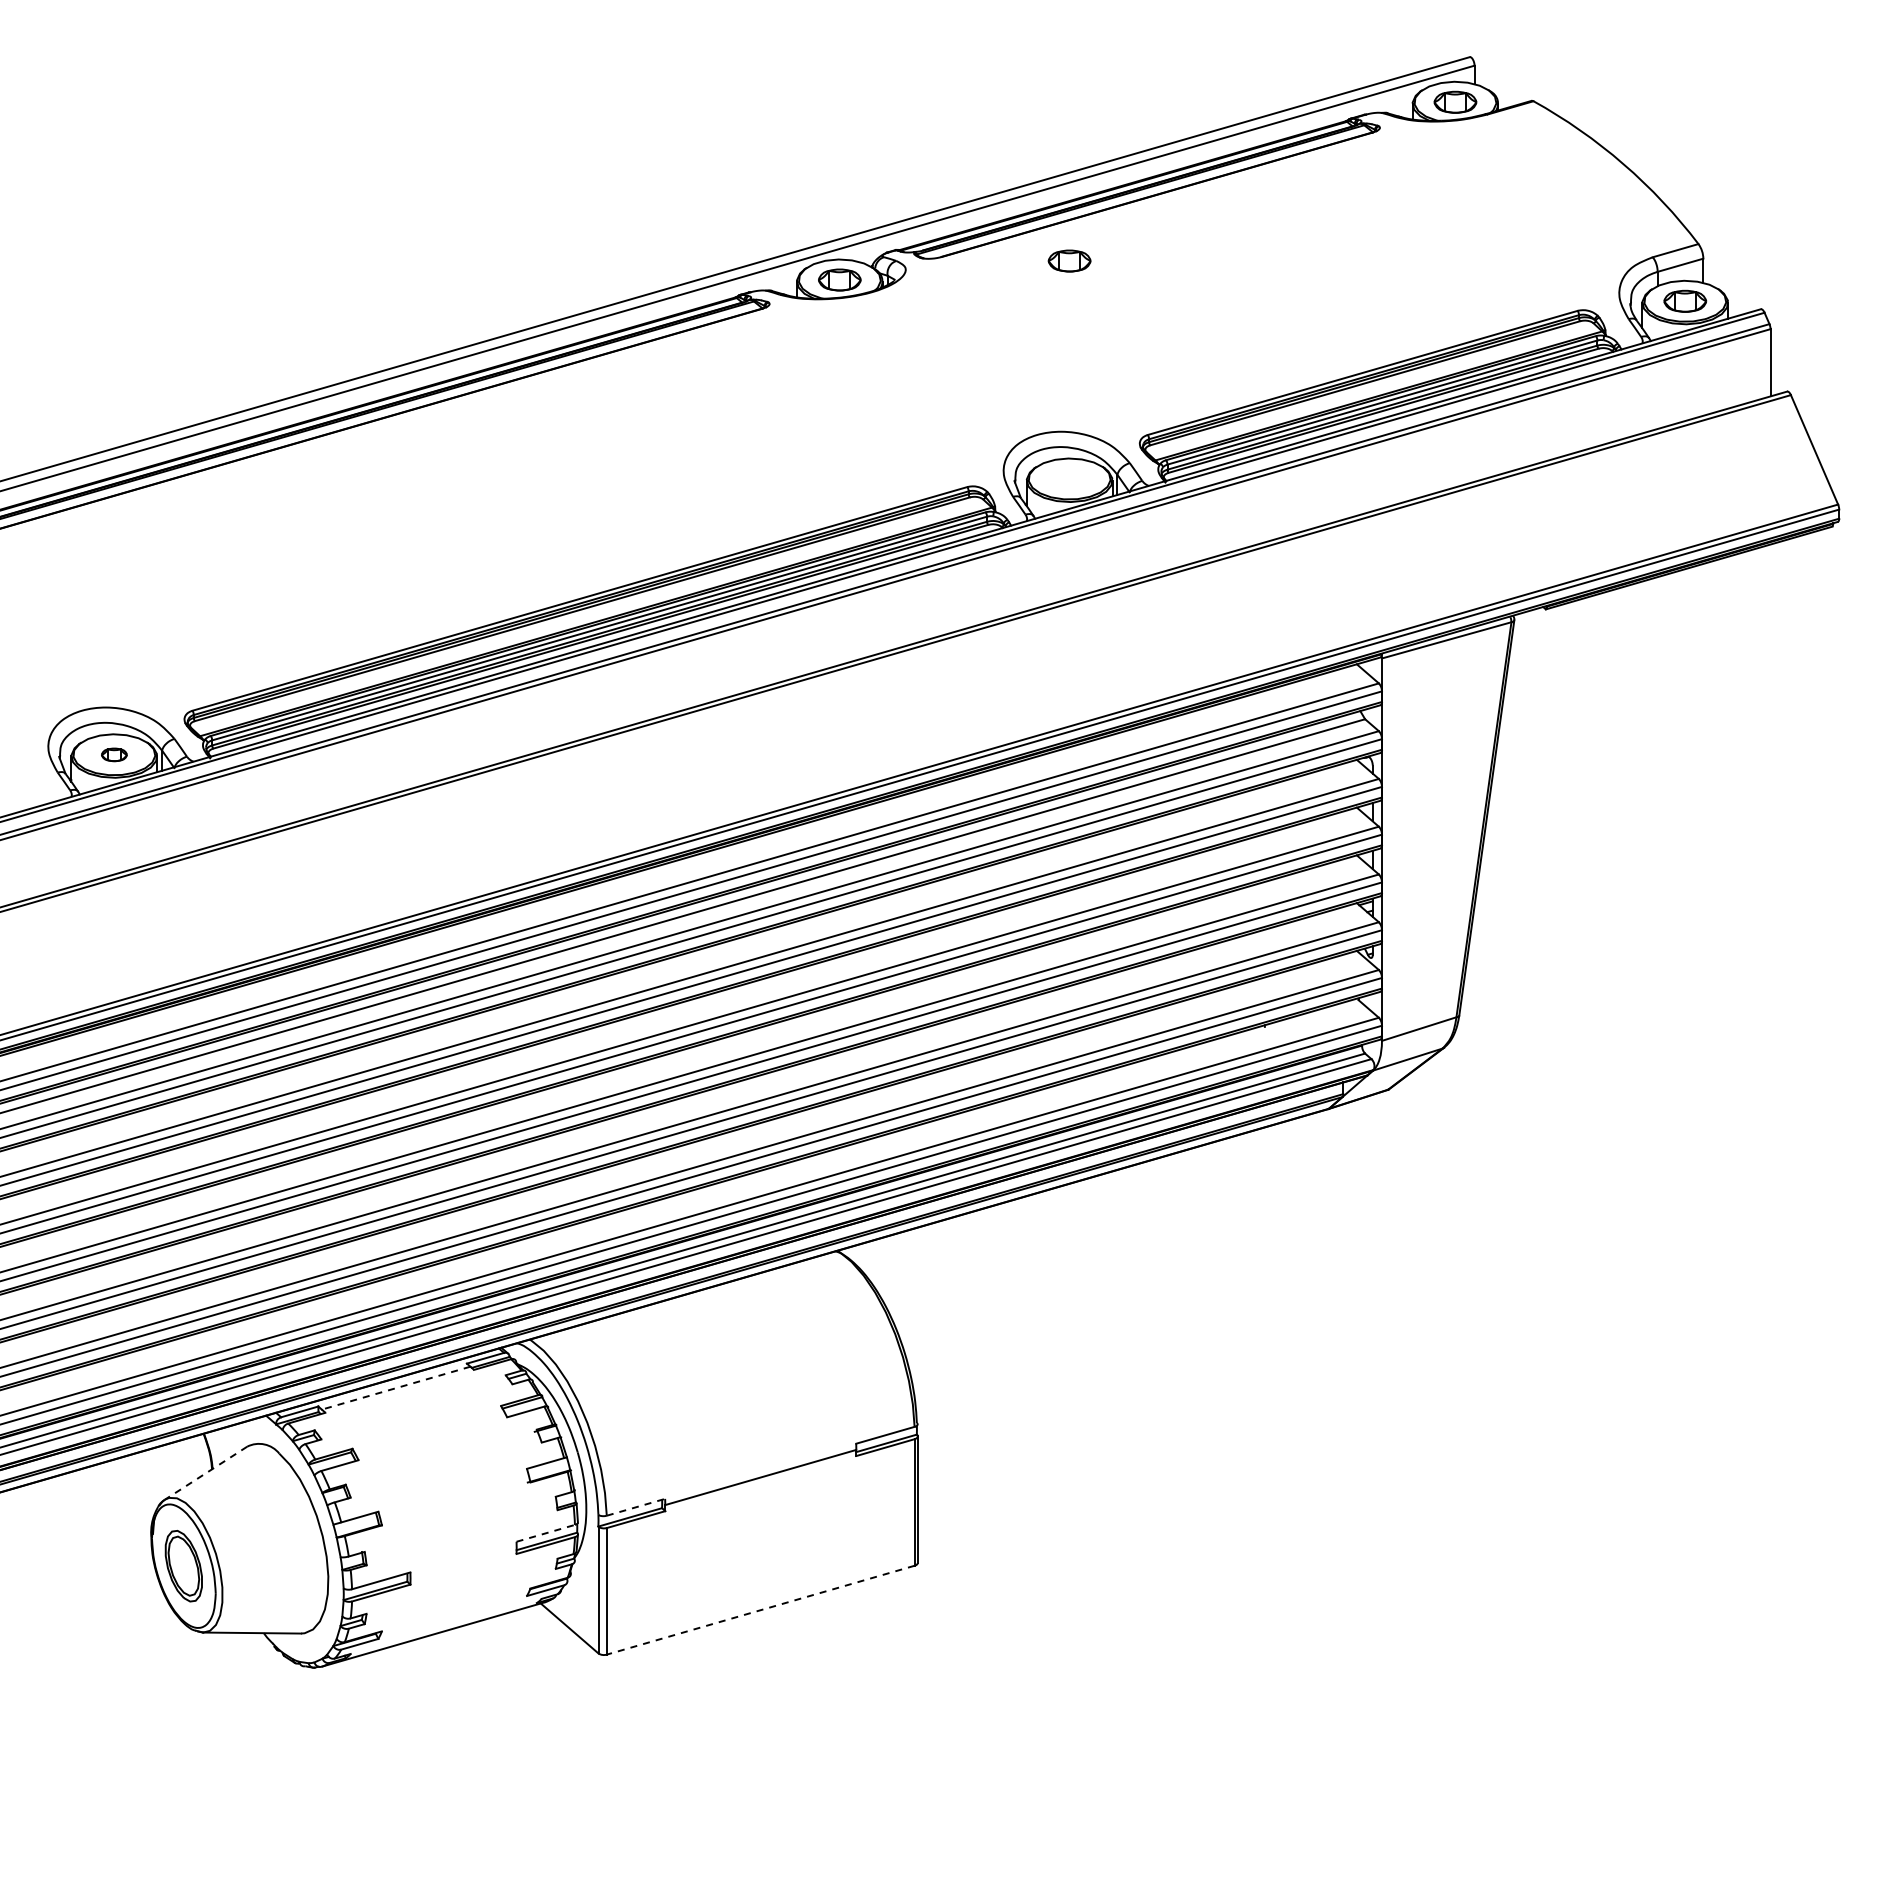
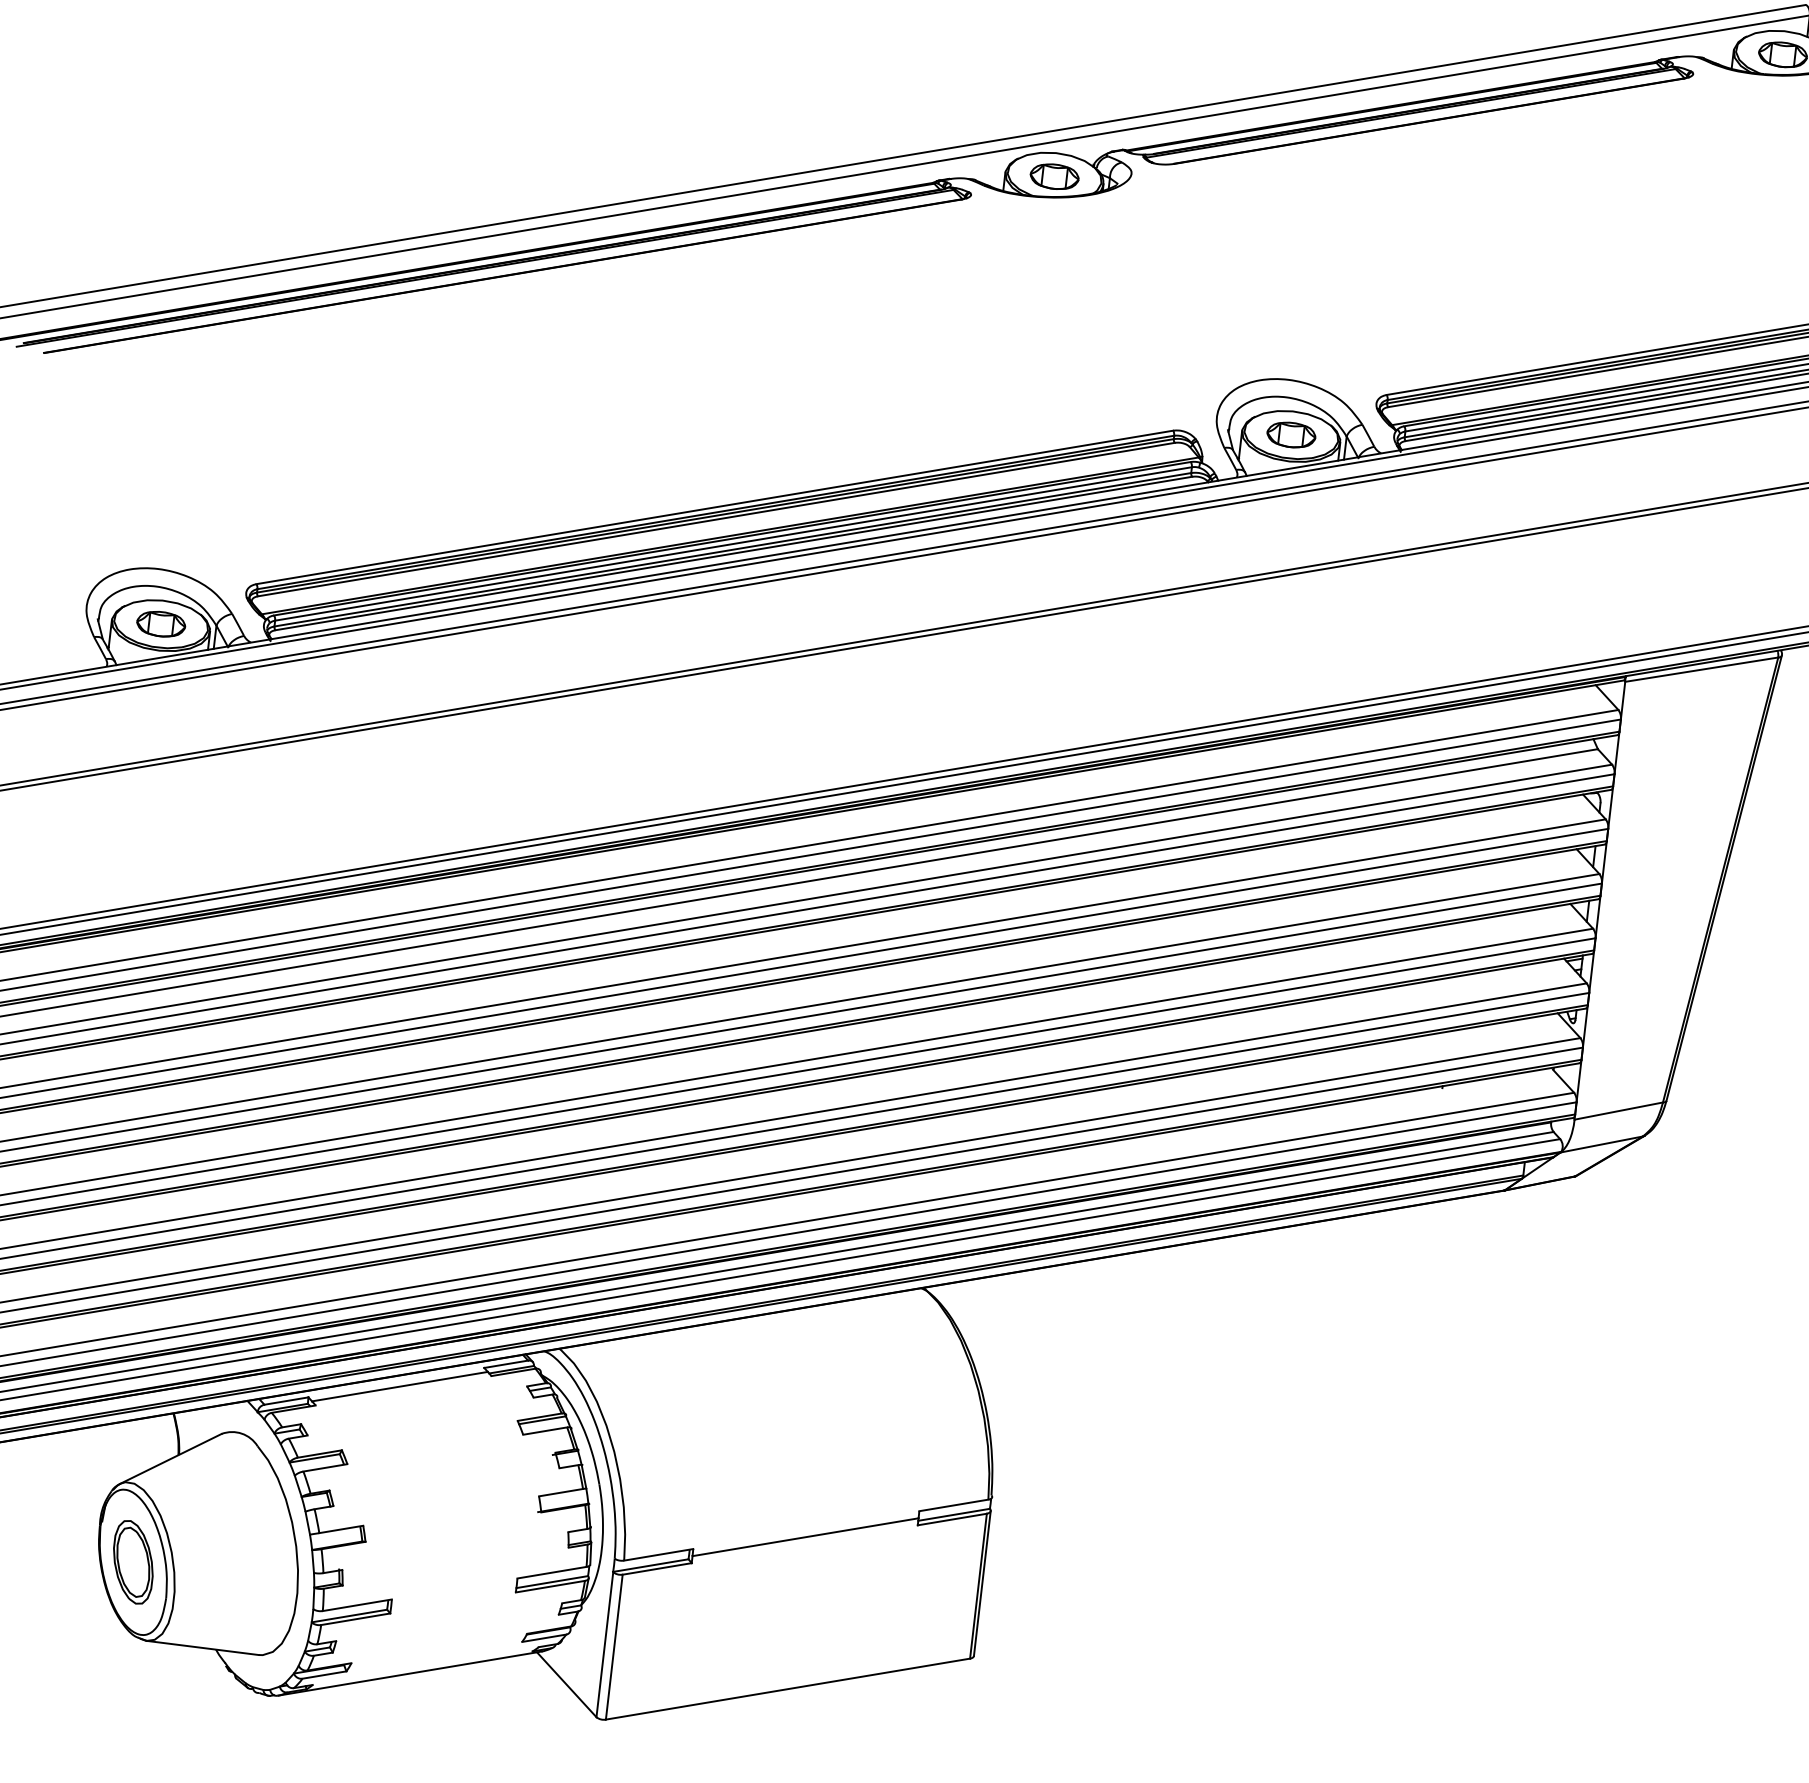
part: (1069, 260) -> (1291, 434), moved
part: (114, 754) -> (161, 623), size x1.67
line: (395, 1388) -> (399, 1386), dashed -> solid
line: (206, 1473) -> (171, 1459), dashed -> solid
line: (636, 1507) -> (659, 1555), dashed -> solid
line: (546, 1533) -> (552, 1572), dashed -> solid
line: (760, 1610) -> (787, 1689), dashed -> solid

